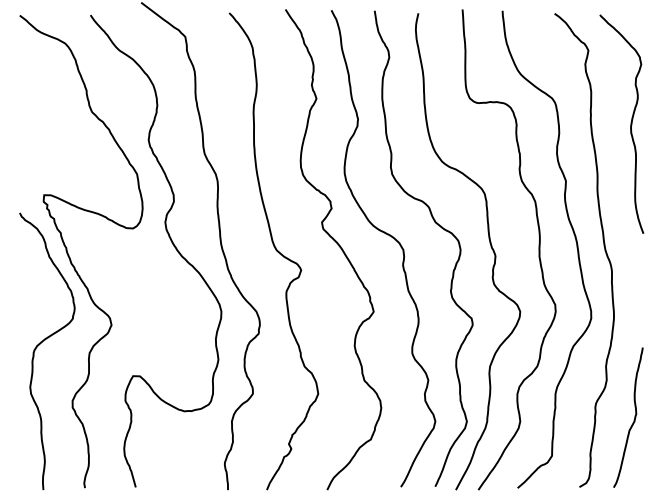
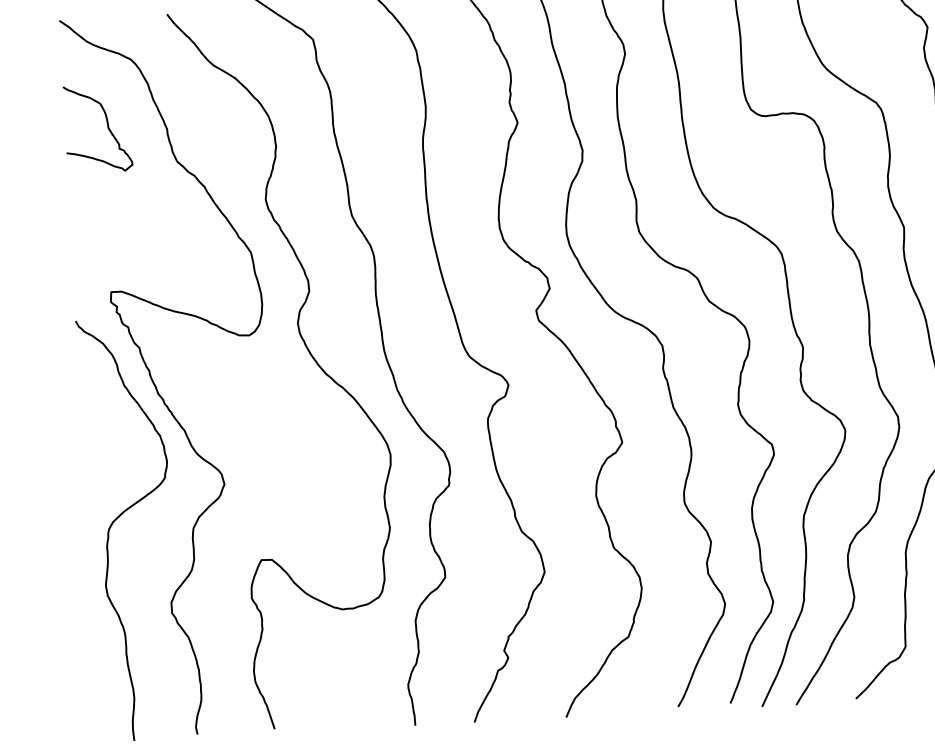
curve: (47, 87) -> (107, 127), added

